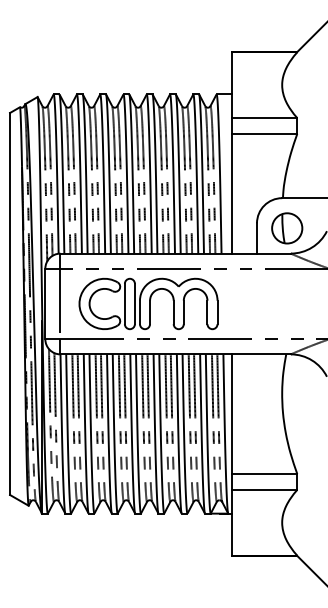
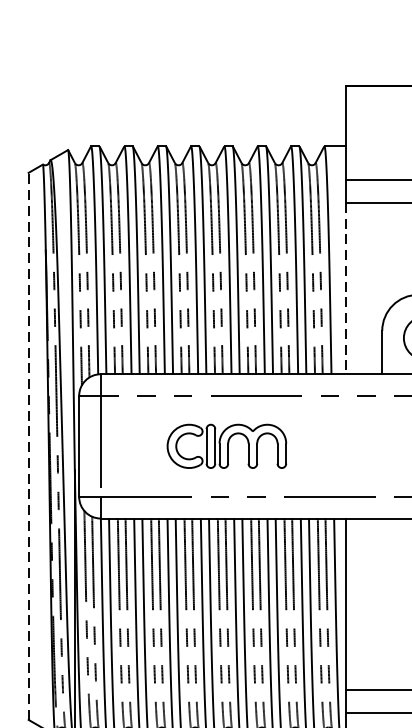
line: (231, 193) -> (345, 288), solid -> dashed
line: (10, 303) -> (29, 445), solid -> dashed
part: (148, 303) -> (226, 445), size x0.6

